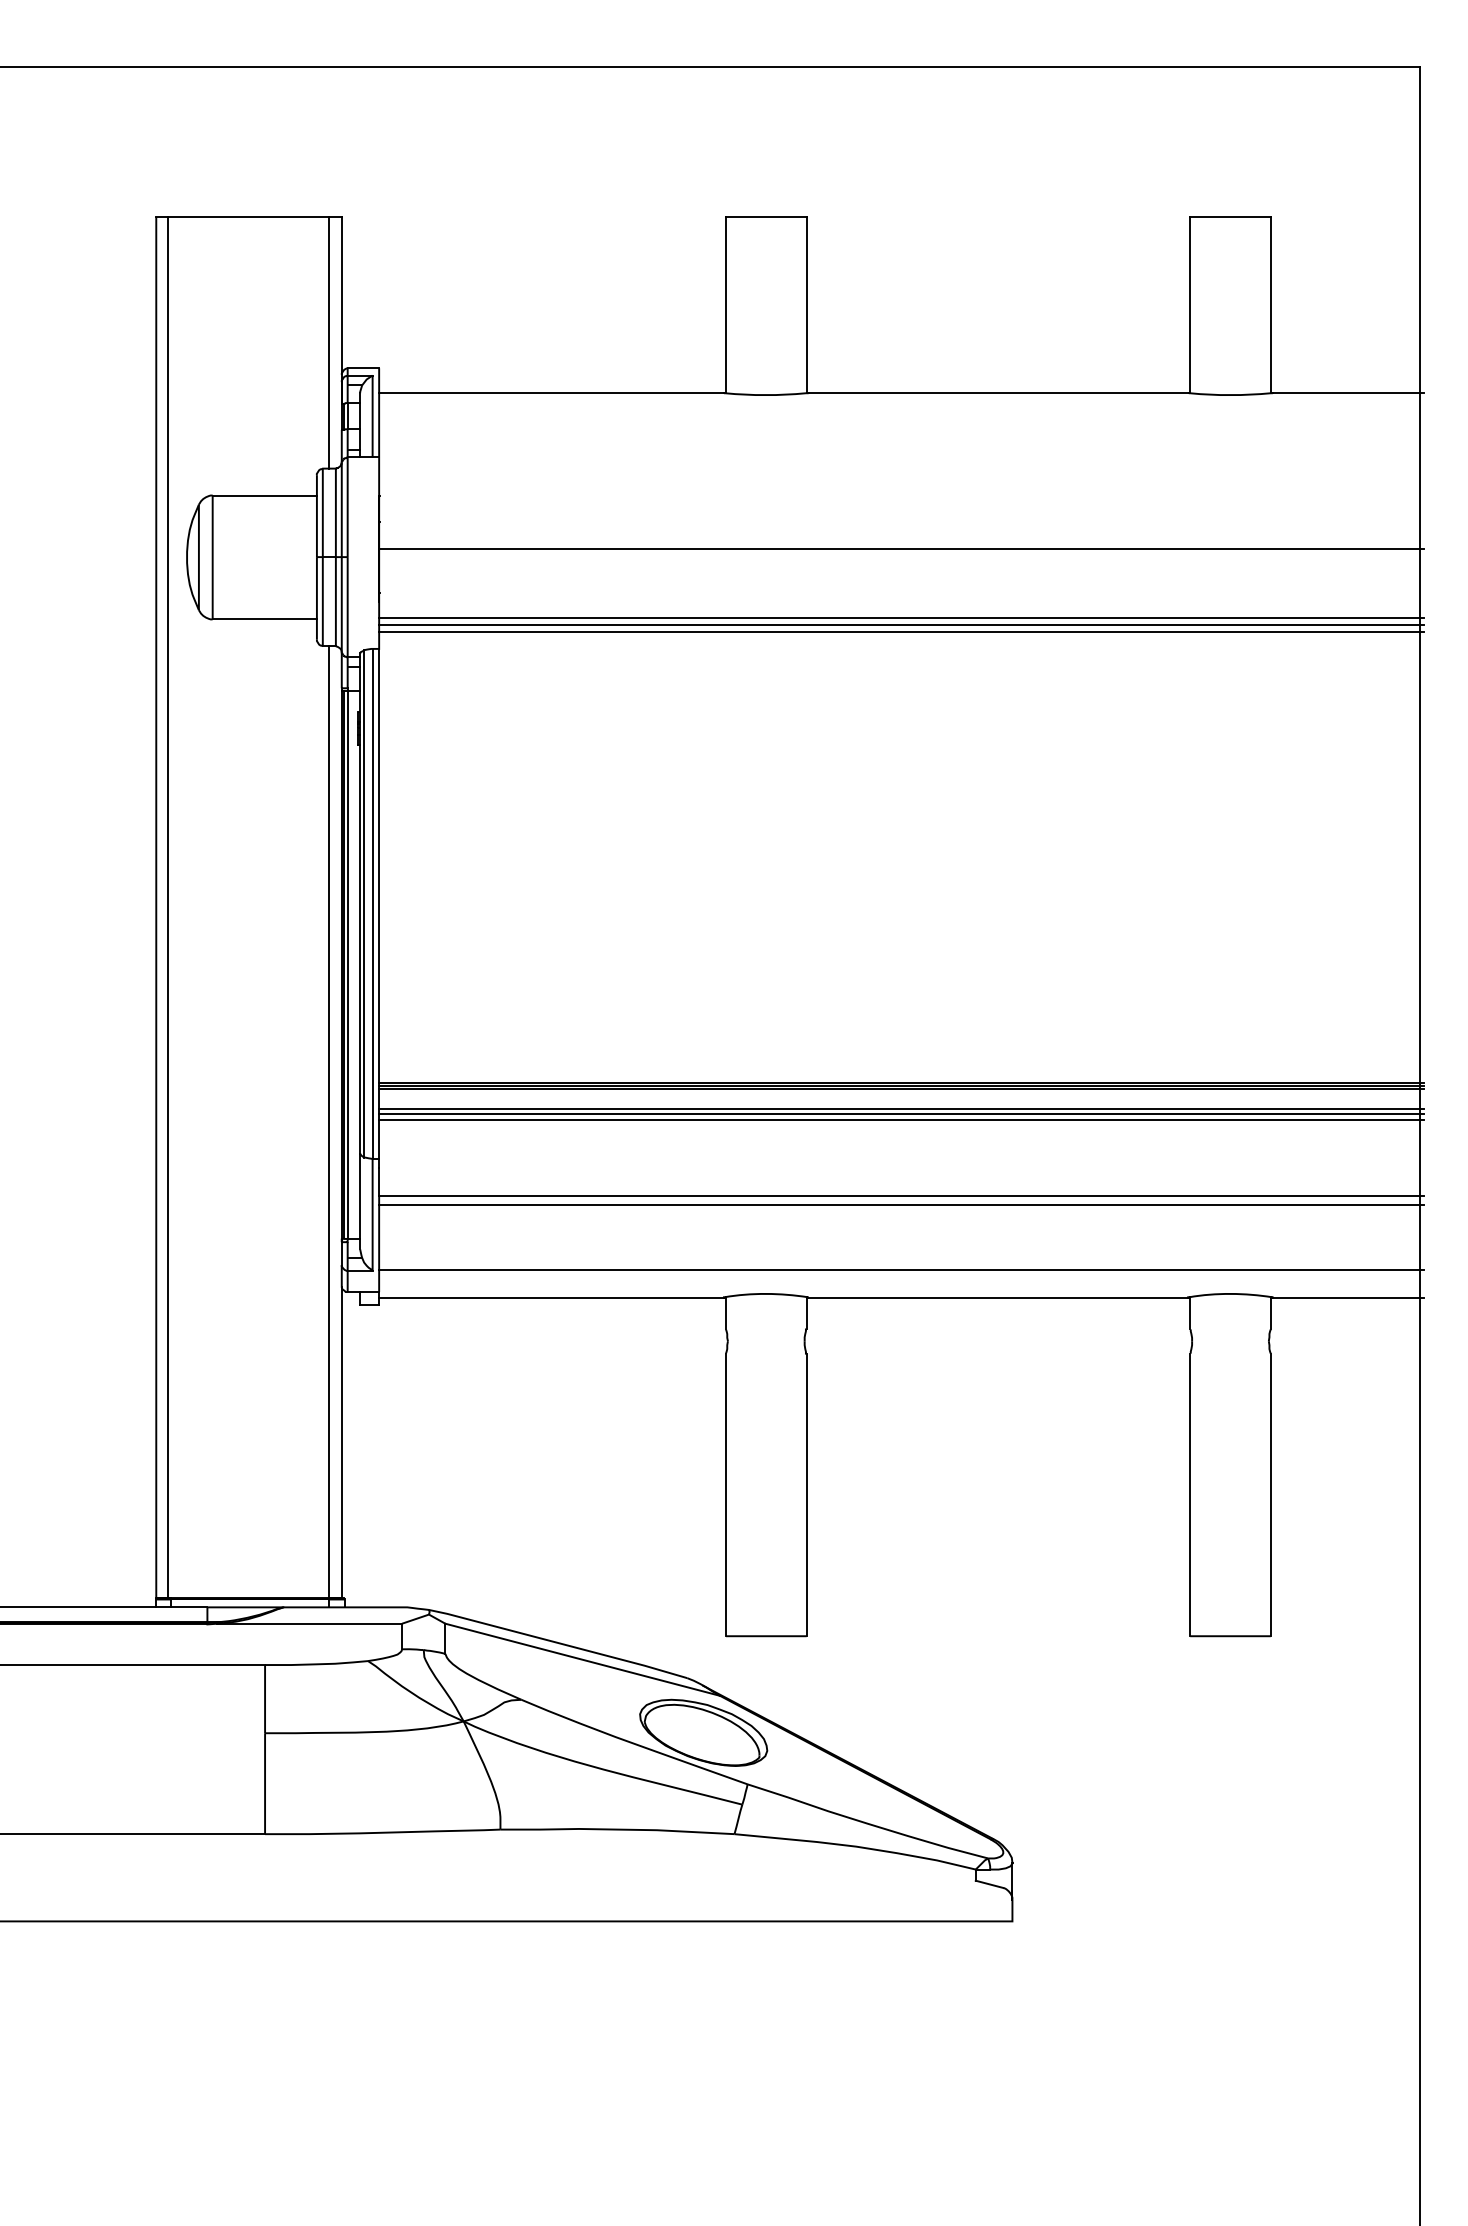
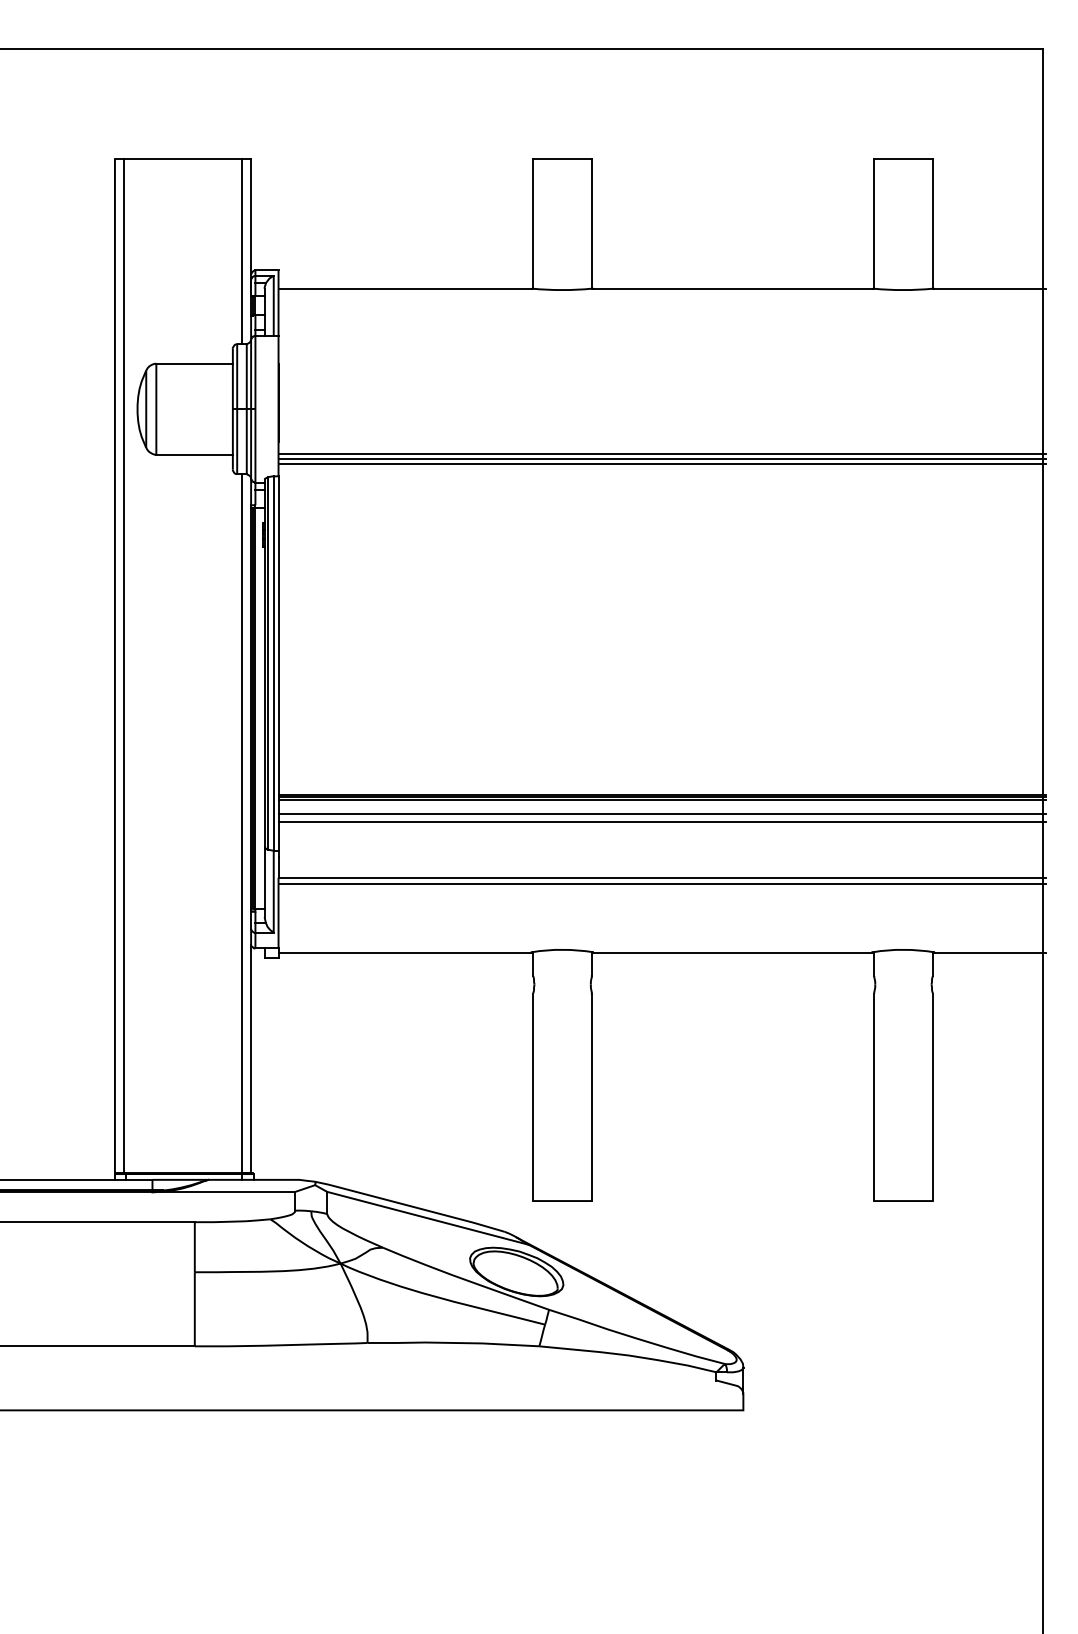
line: (901, 548) -> (661, 402), removed
line: (901, 1113) -> (661, 817), removed
line: (901, 1269) -> (661, 931), removed

